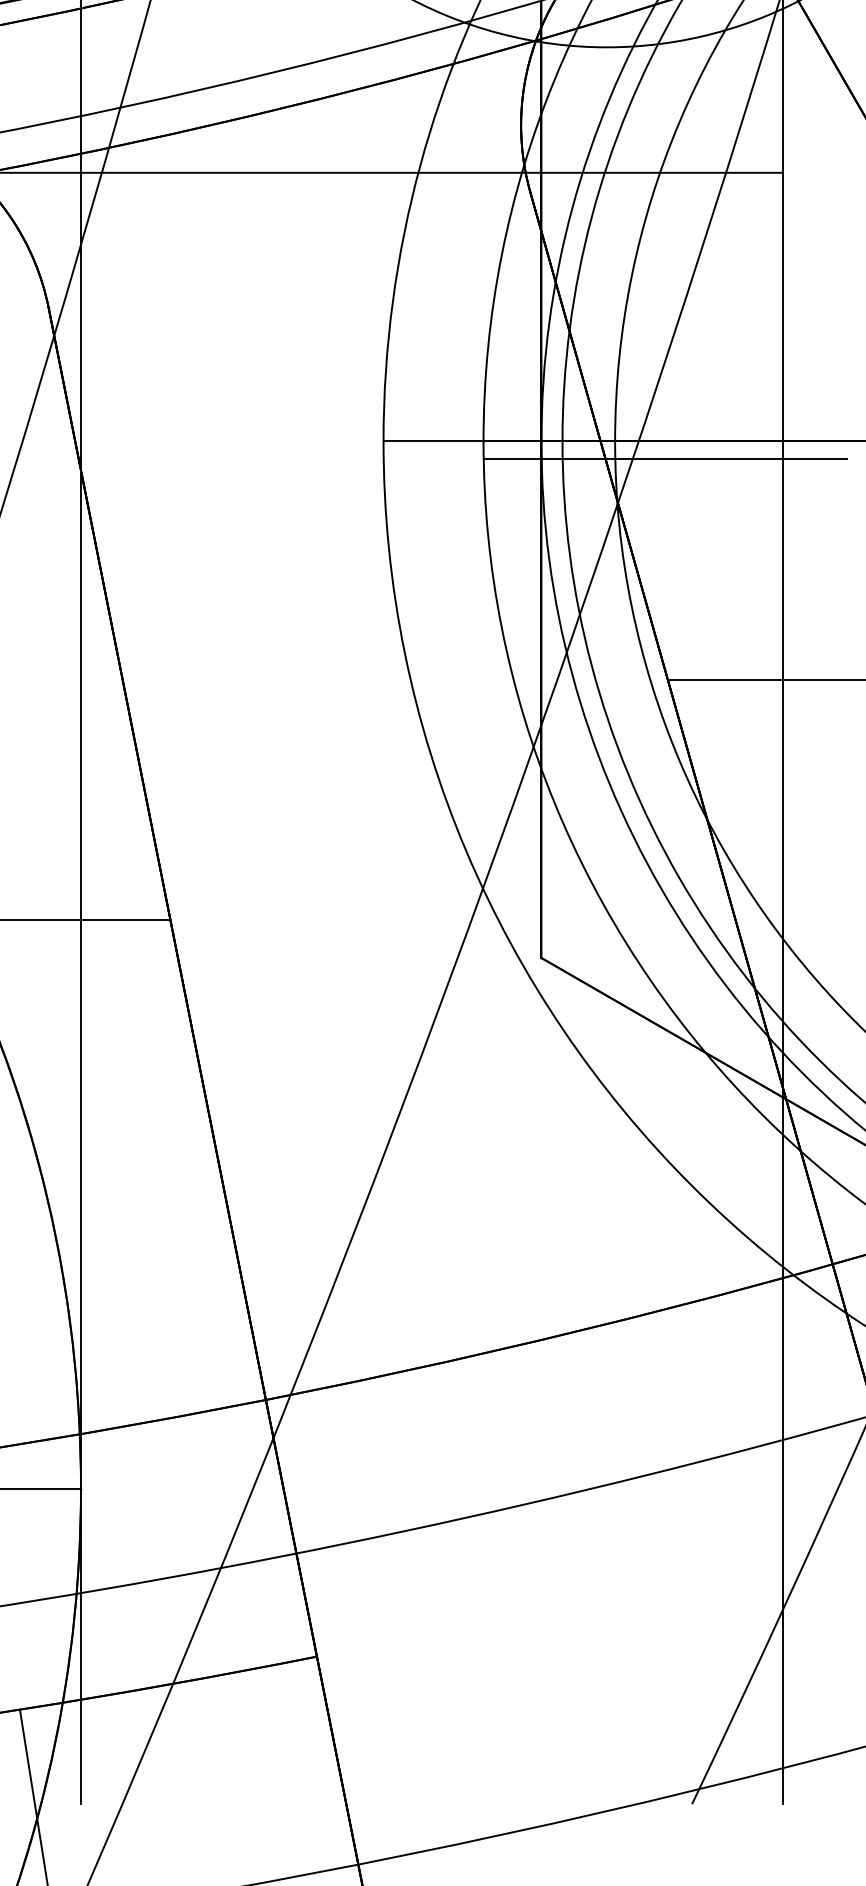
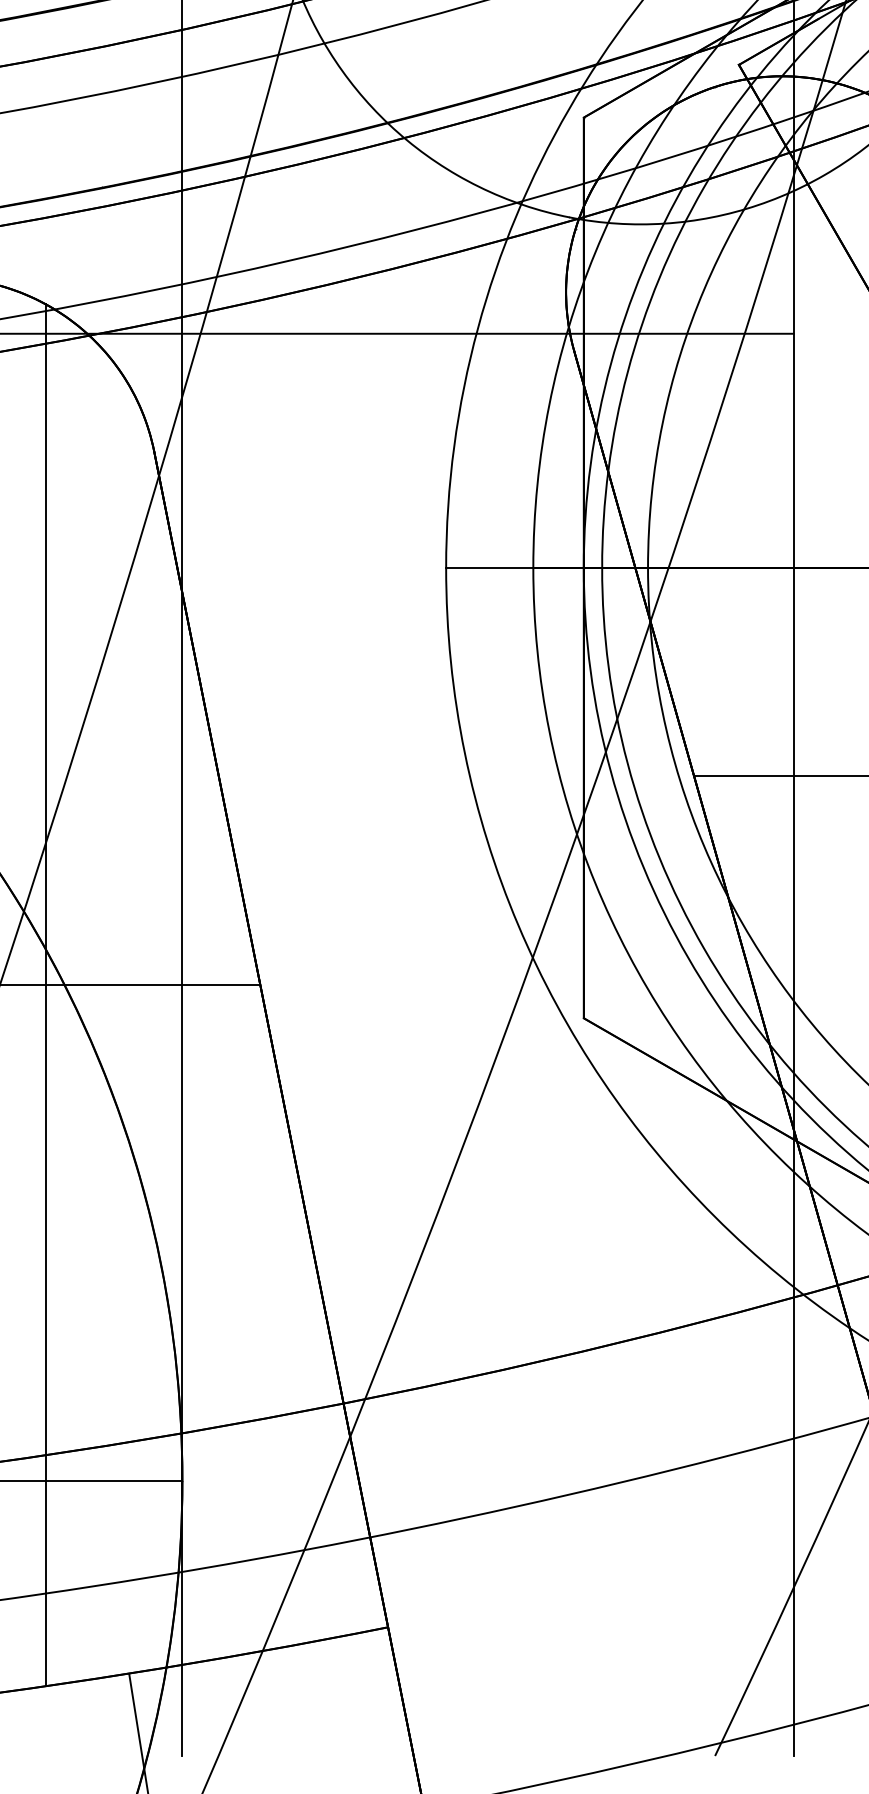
line: (664, 459) -> (691, 583), removed

